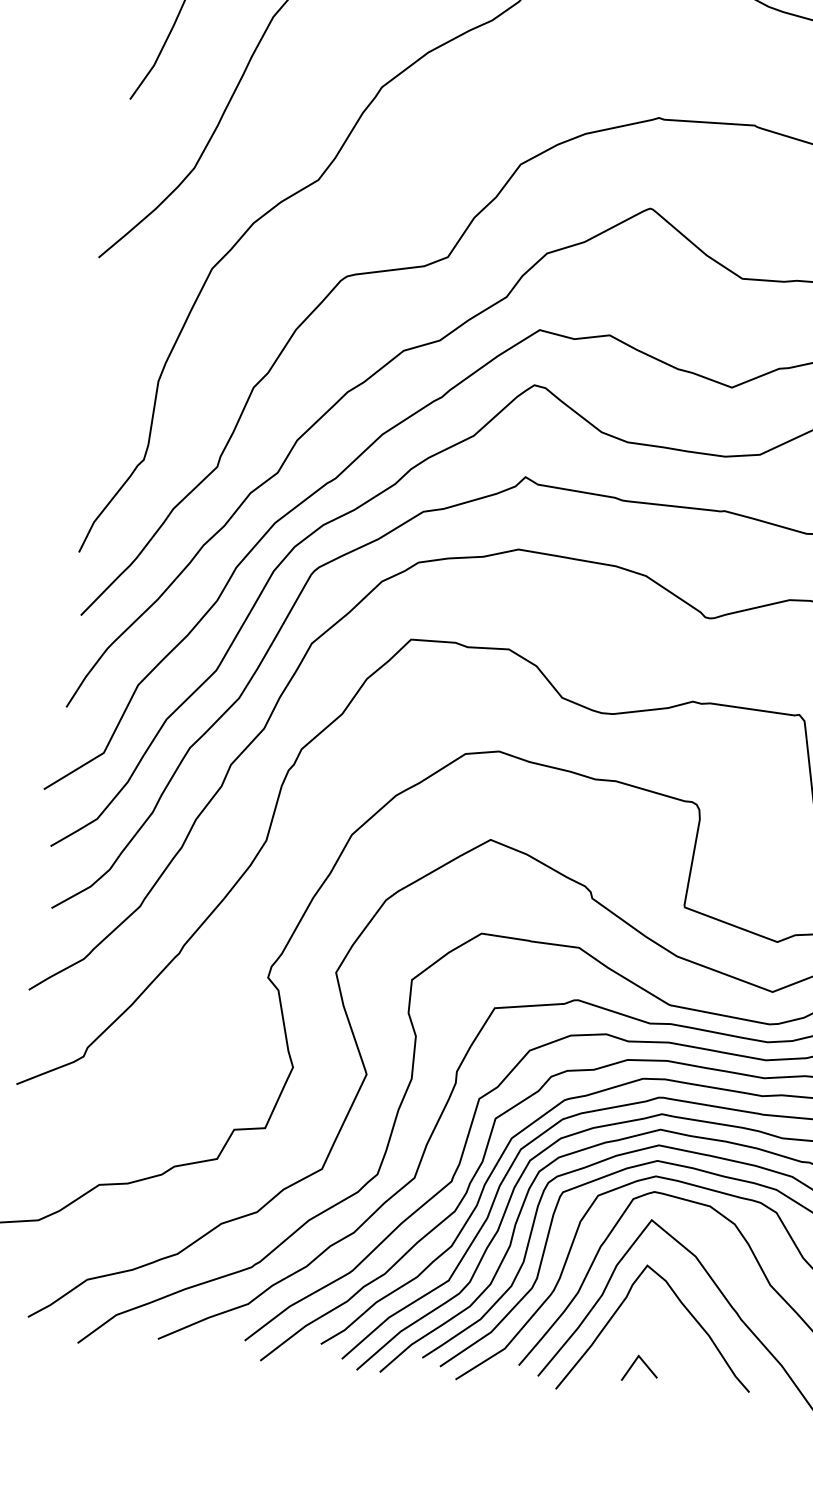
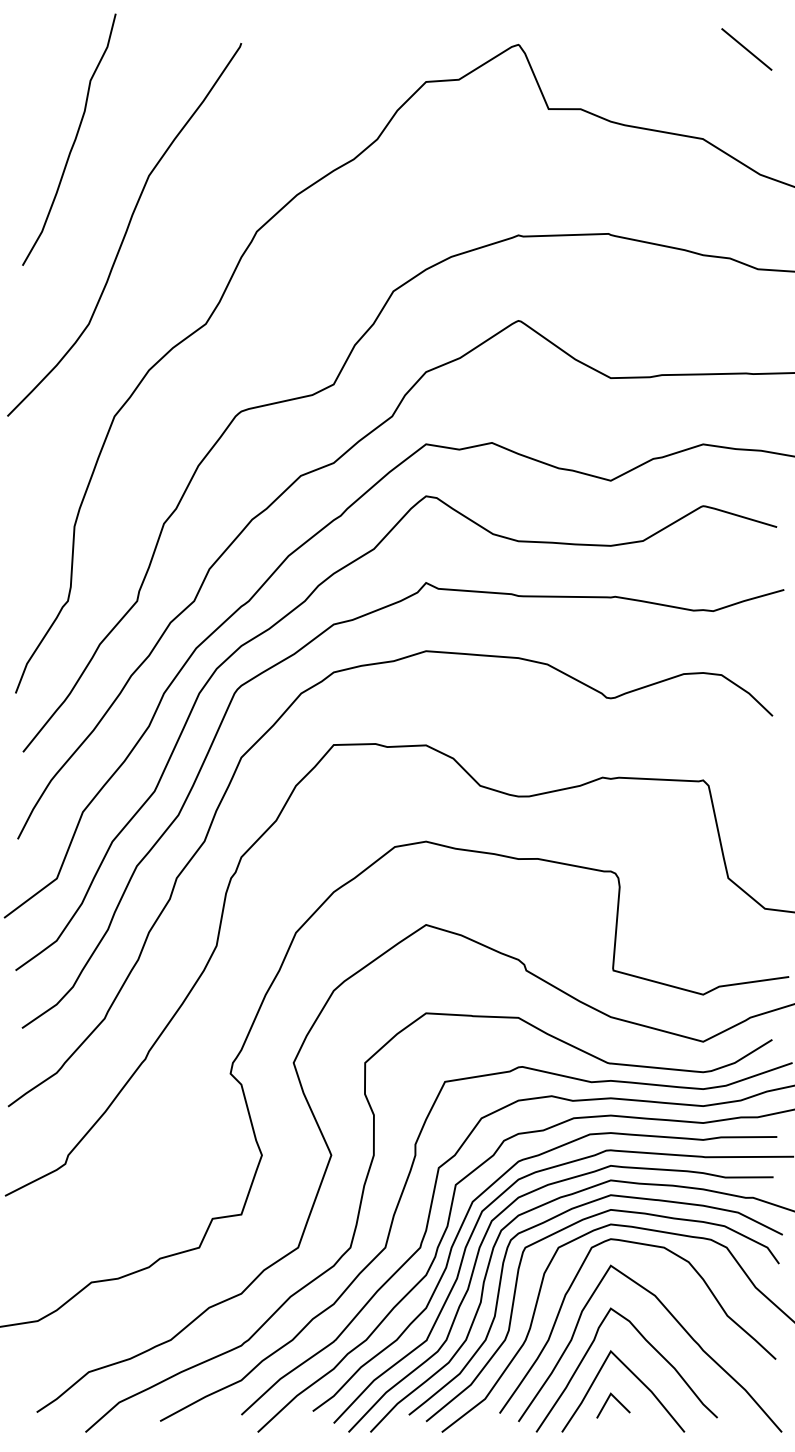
line: (667, 1342) -> (636, 1378), added

